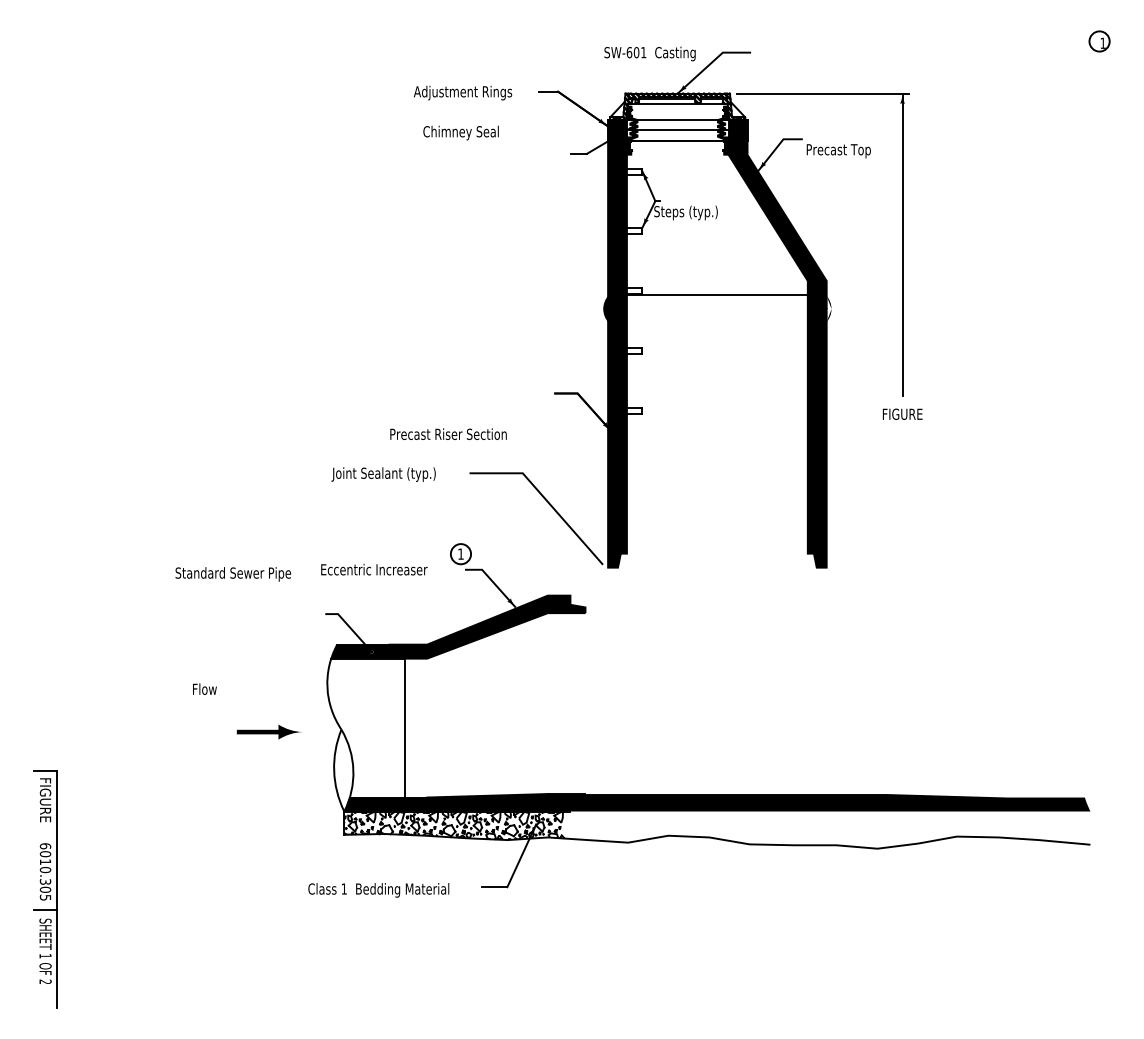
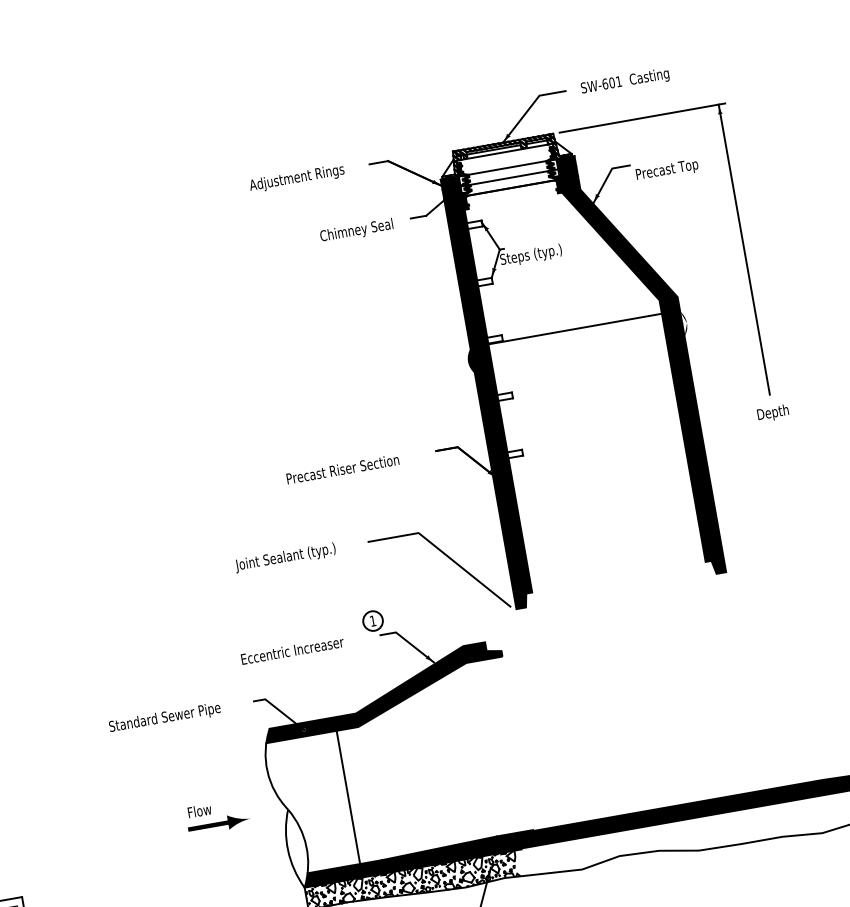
text: (649, 53) -> (624, 81), moved
text: (460, 132) -> (356, 230), moved
text: (902, 415) -> (773, 413), FIGURE -> Depth
text: (448, 433) -> (342, 468), moved
text: (233, 574) -> (165, 718), moved
text: (204, 688) -> (199, 810), moved

